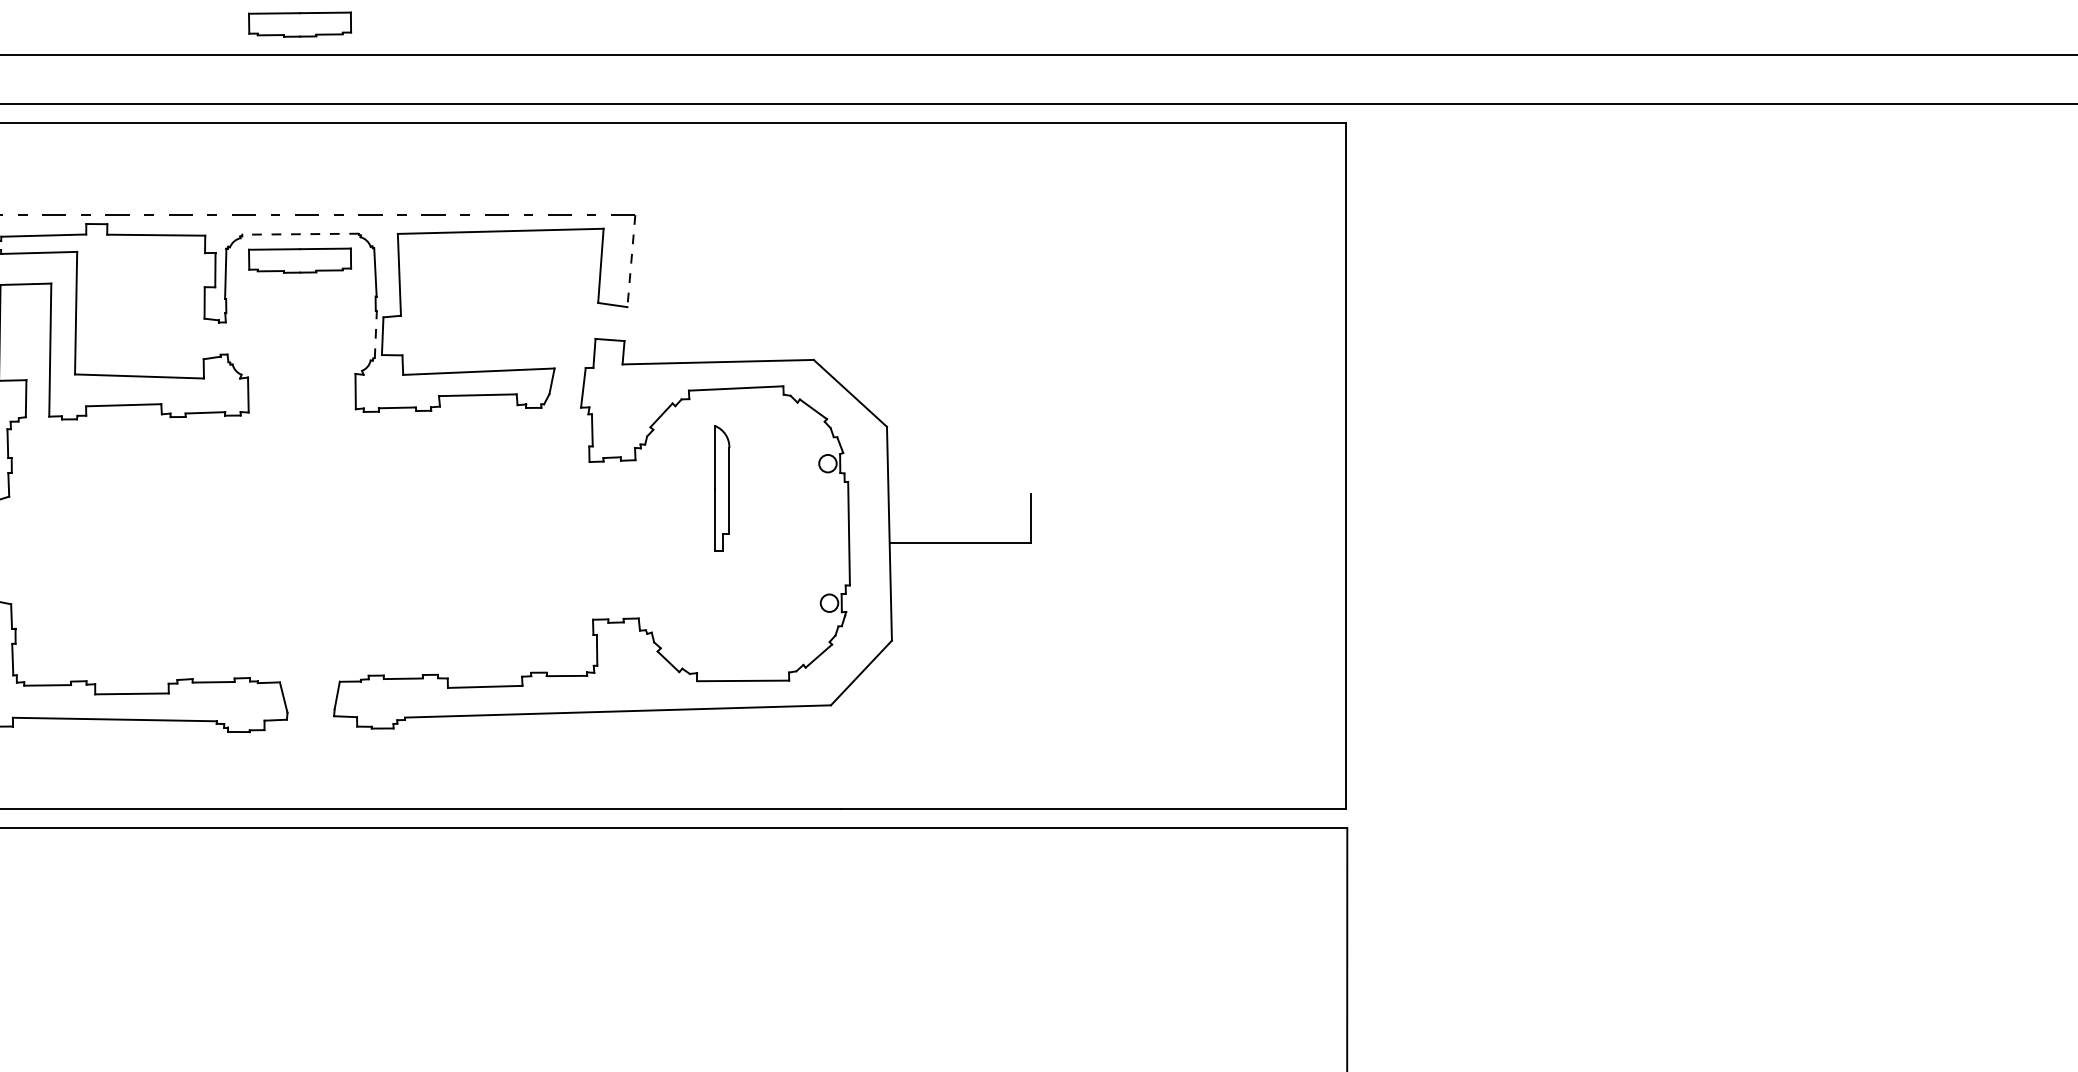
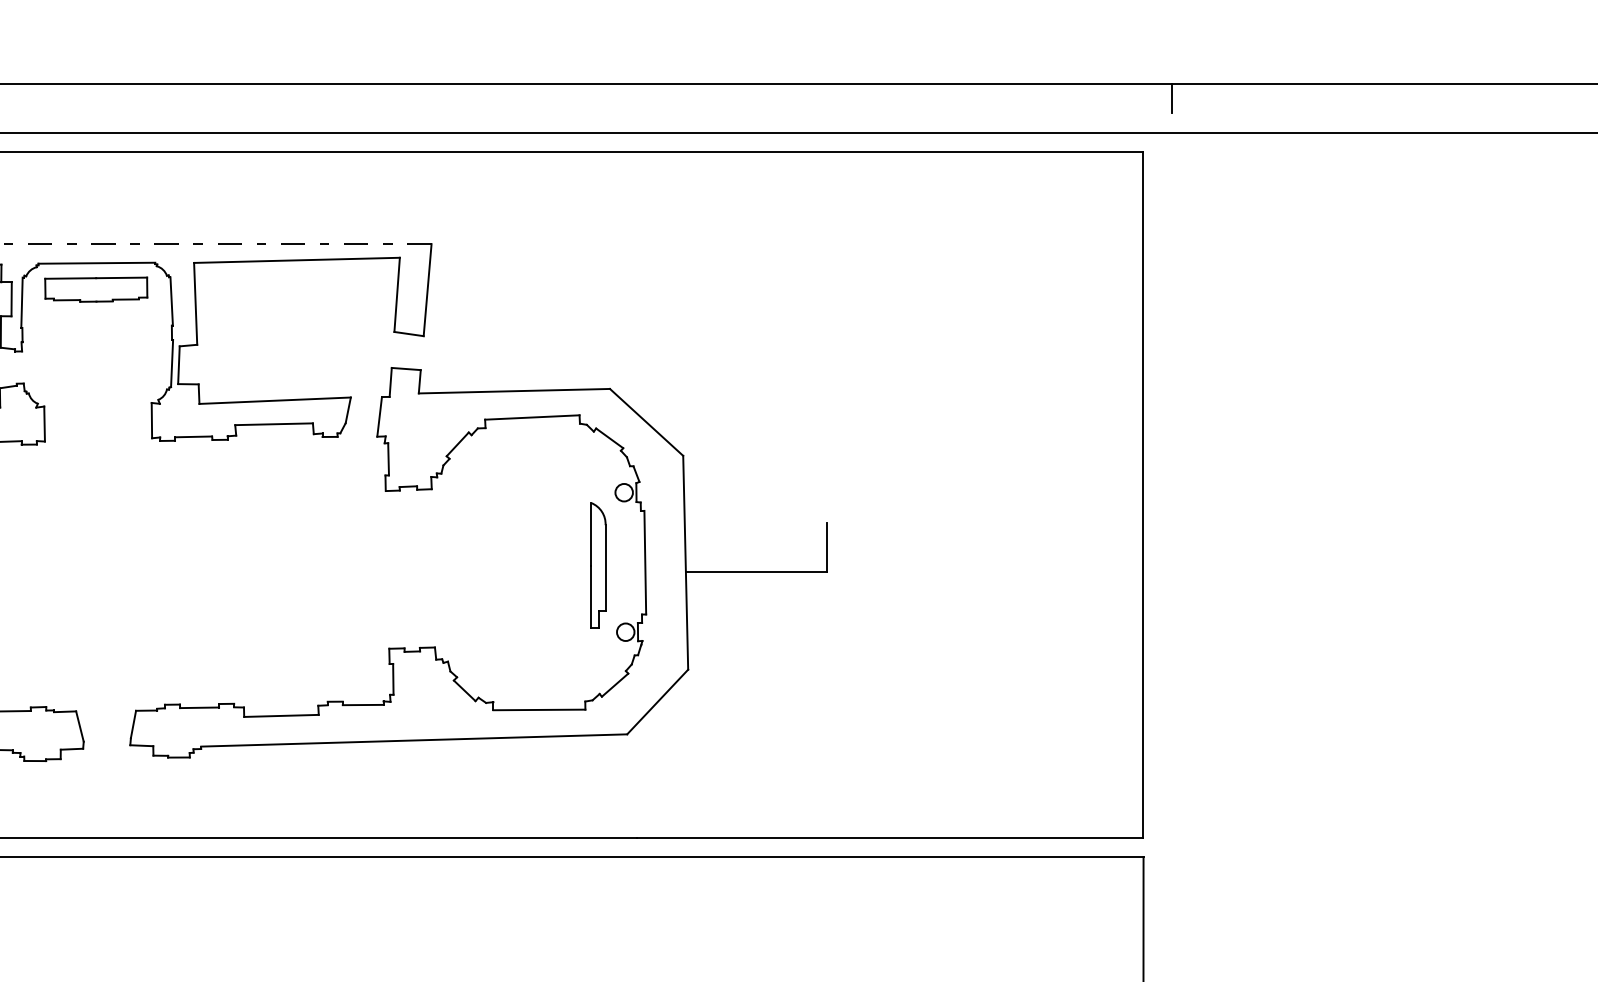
part: (300, 24) -> (96, 53), removed
line: (1375, 69) -> (1171, 98), added
line: (300, 234) -> (96, 263), dashed -> solid
line: (631, 261) -> (427, 290), dashed -> solid
line: (375, 334) -> (171, 363), dashed -> solid
part: (722, 488) -> (598, 565), moved

